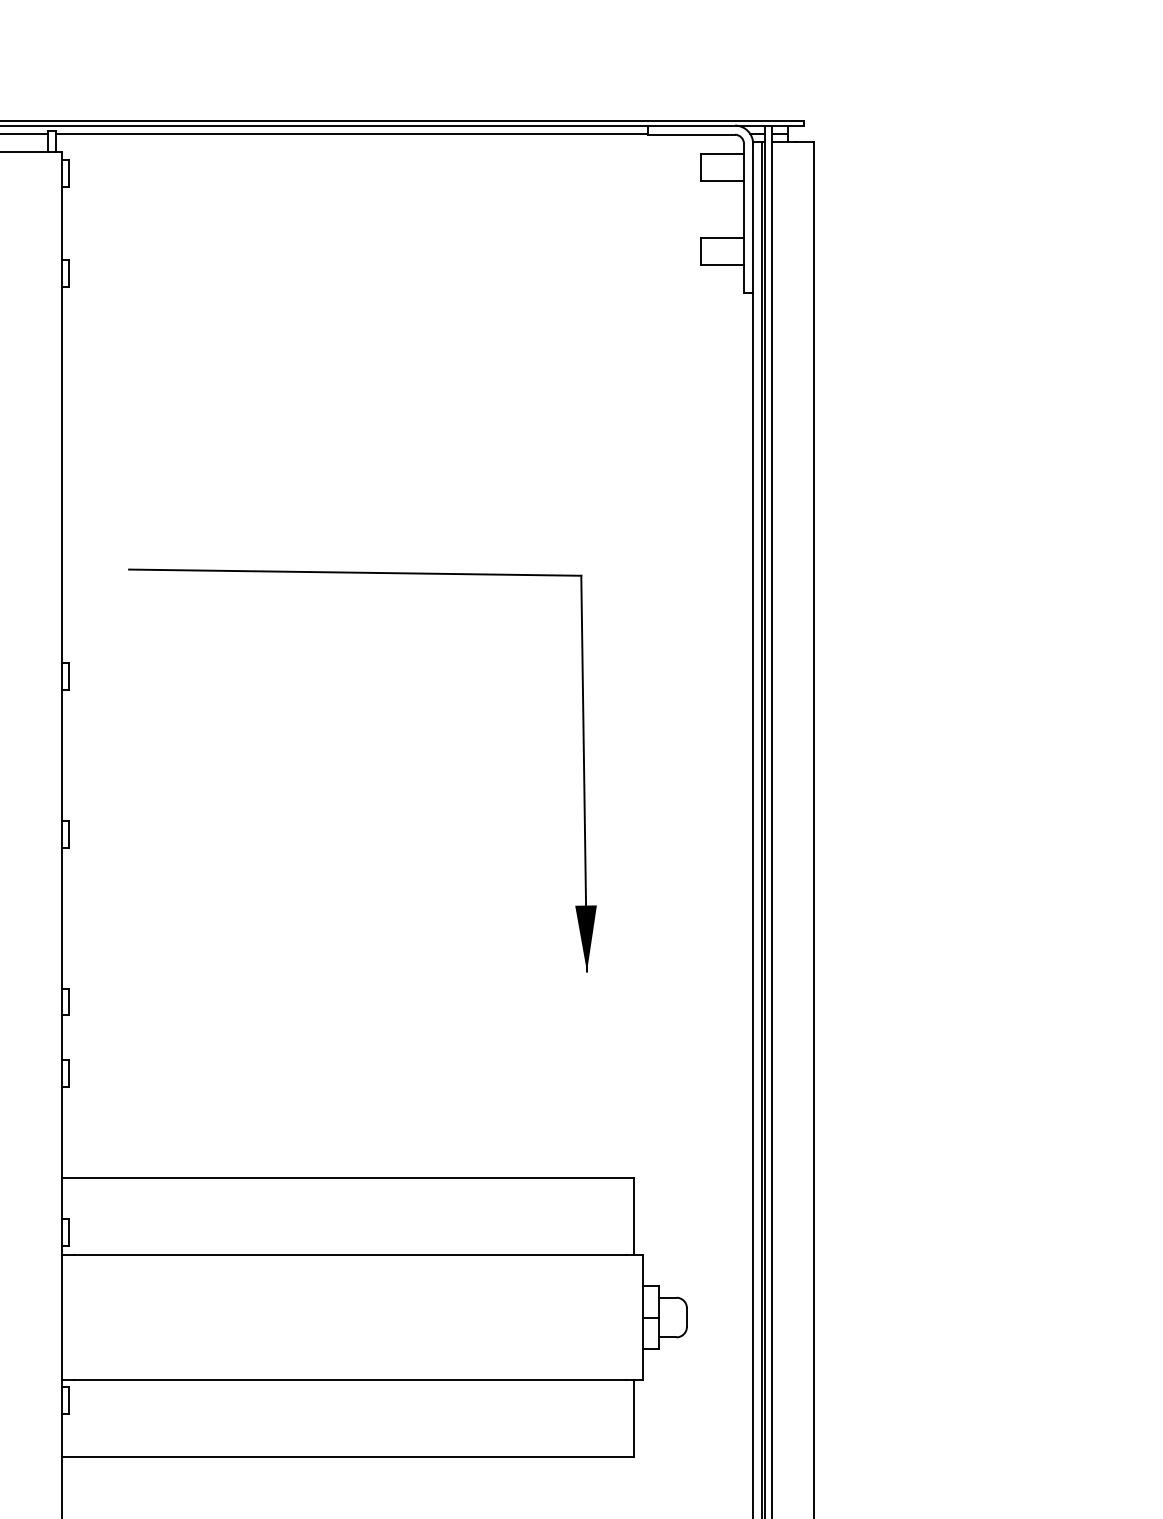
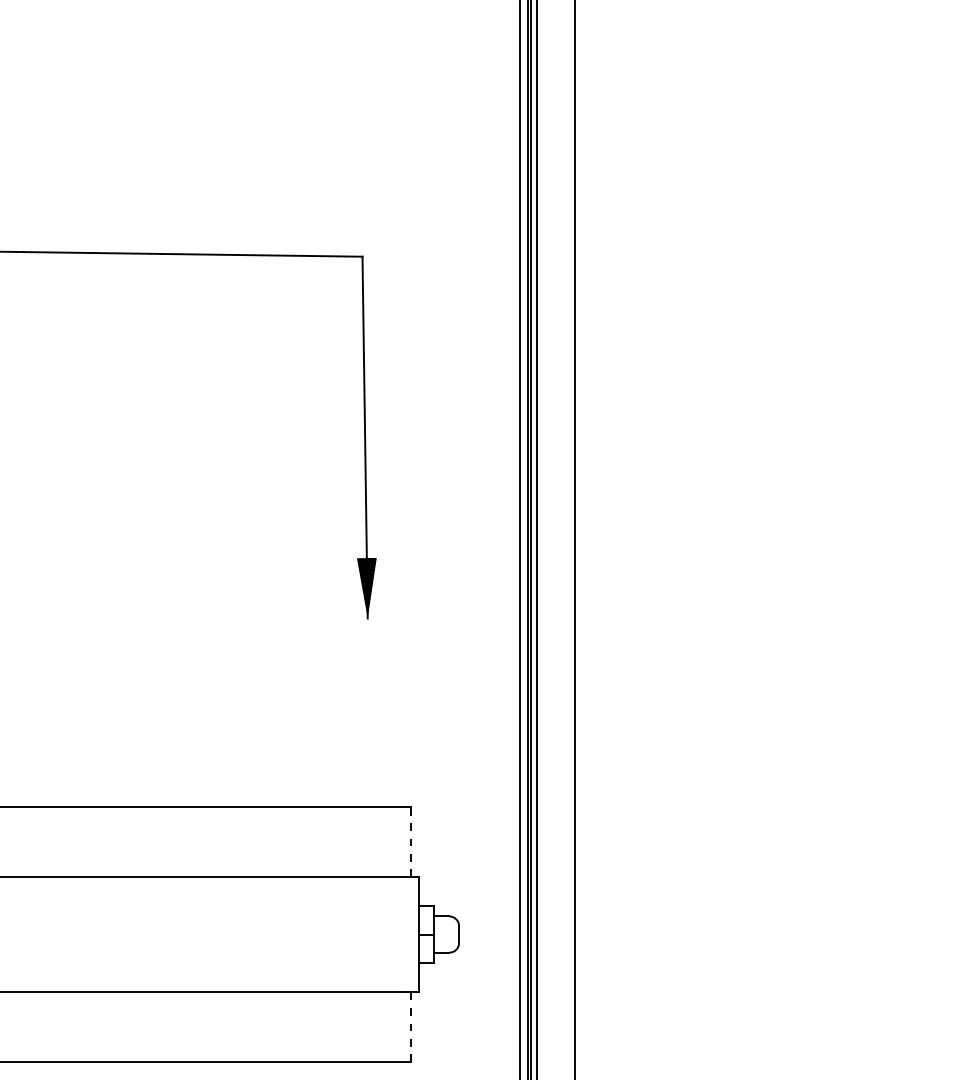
line: (634, 1215) -> (411, 841), solid -> dashed
line: (634, 1418) -> (411, 1026), solid -> dashed

